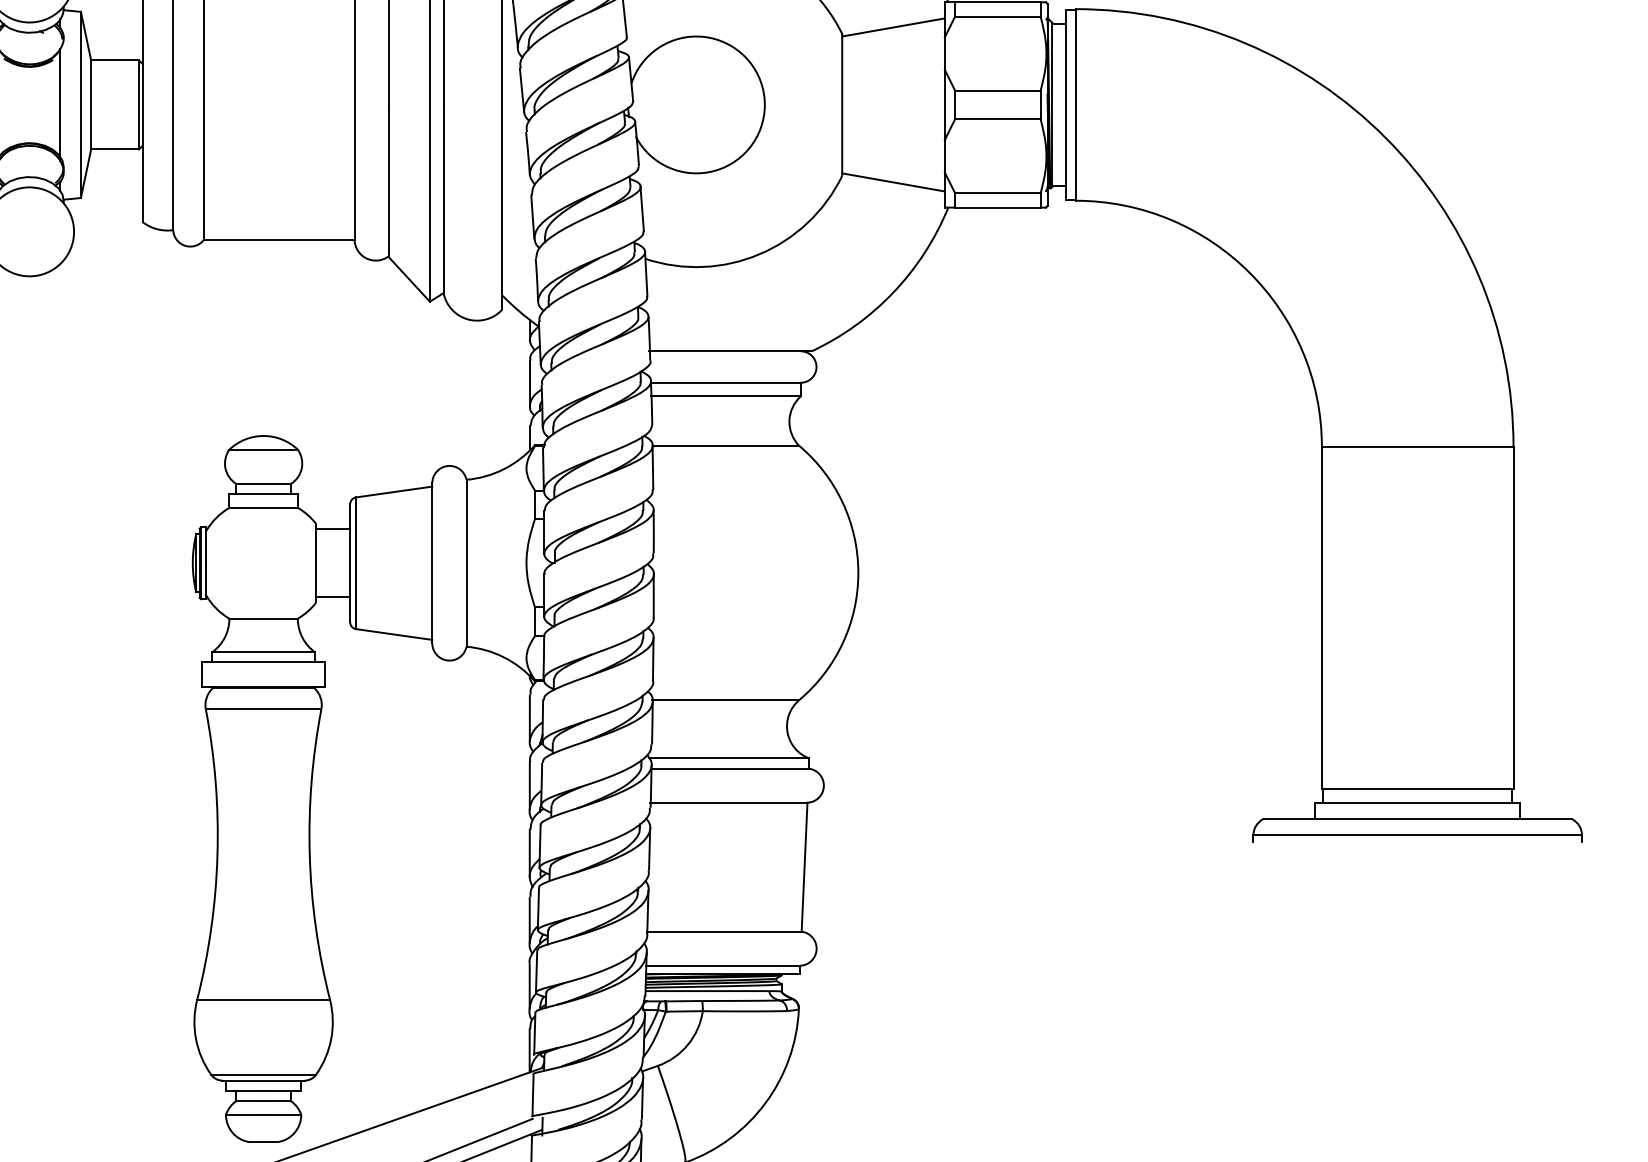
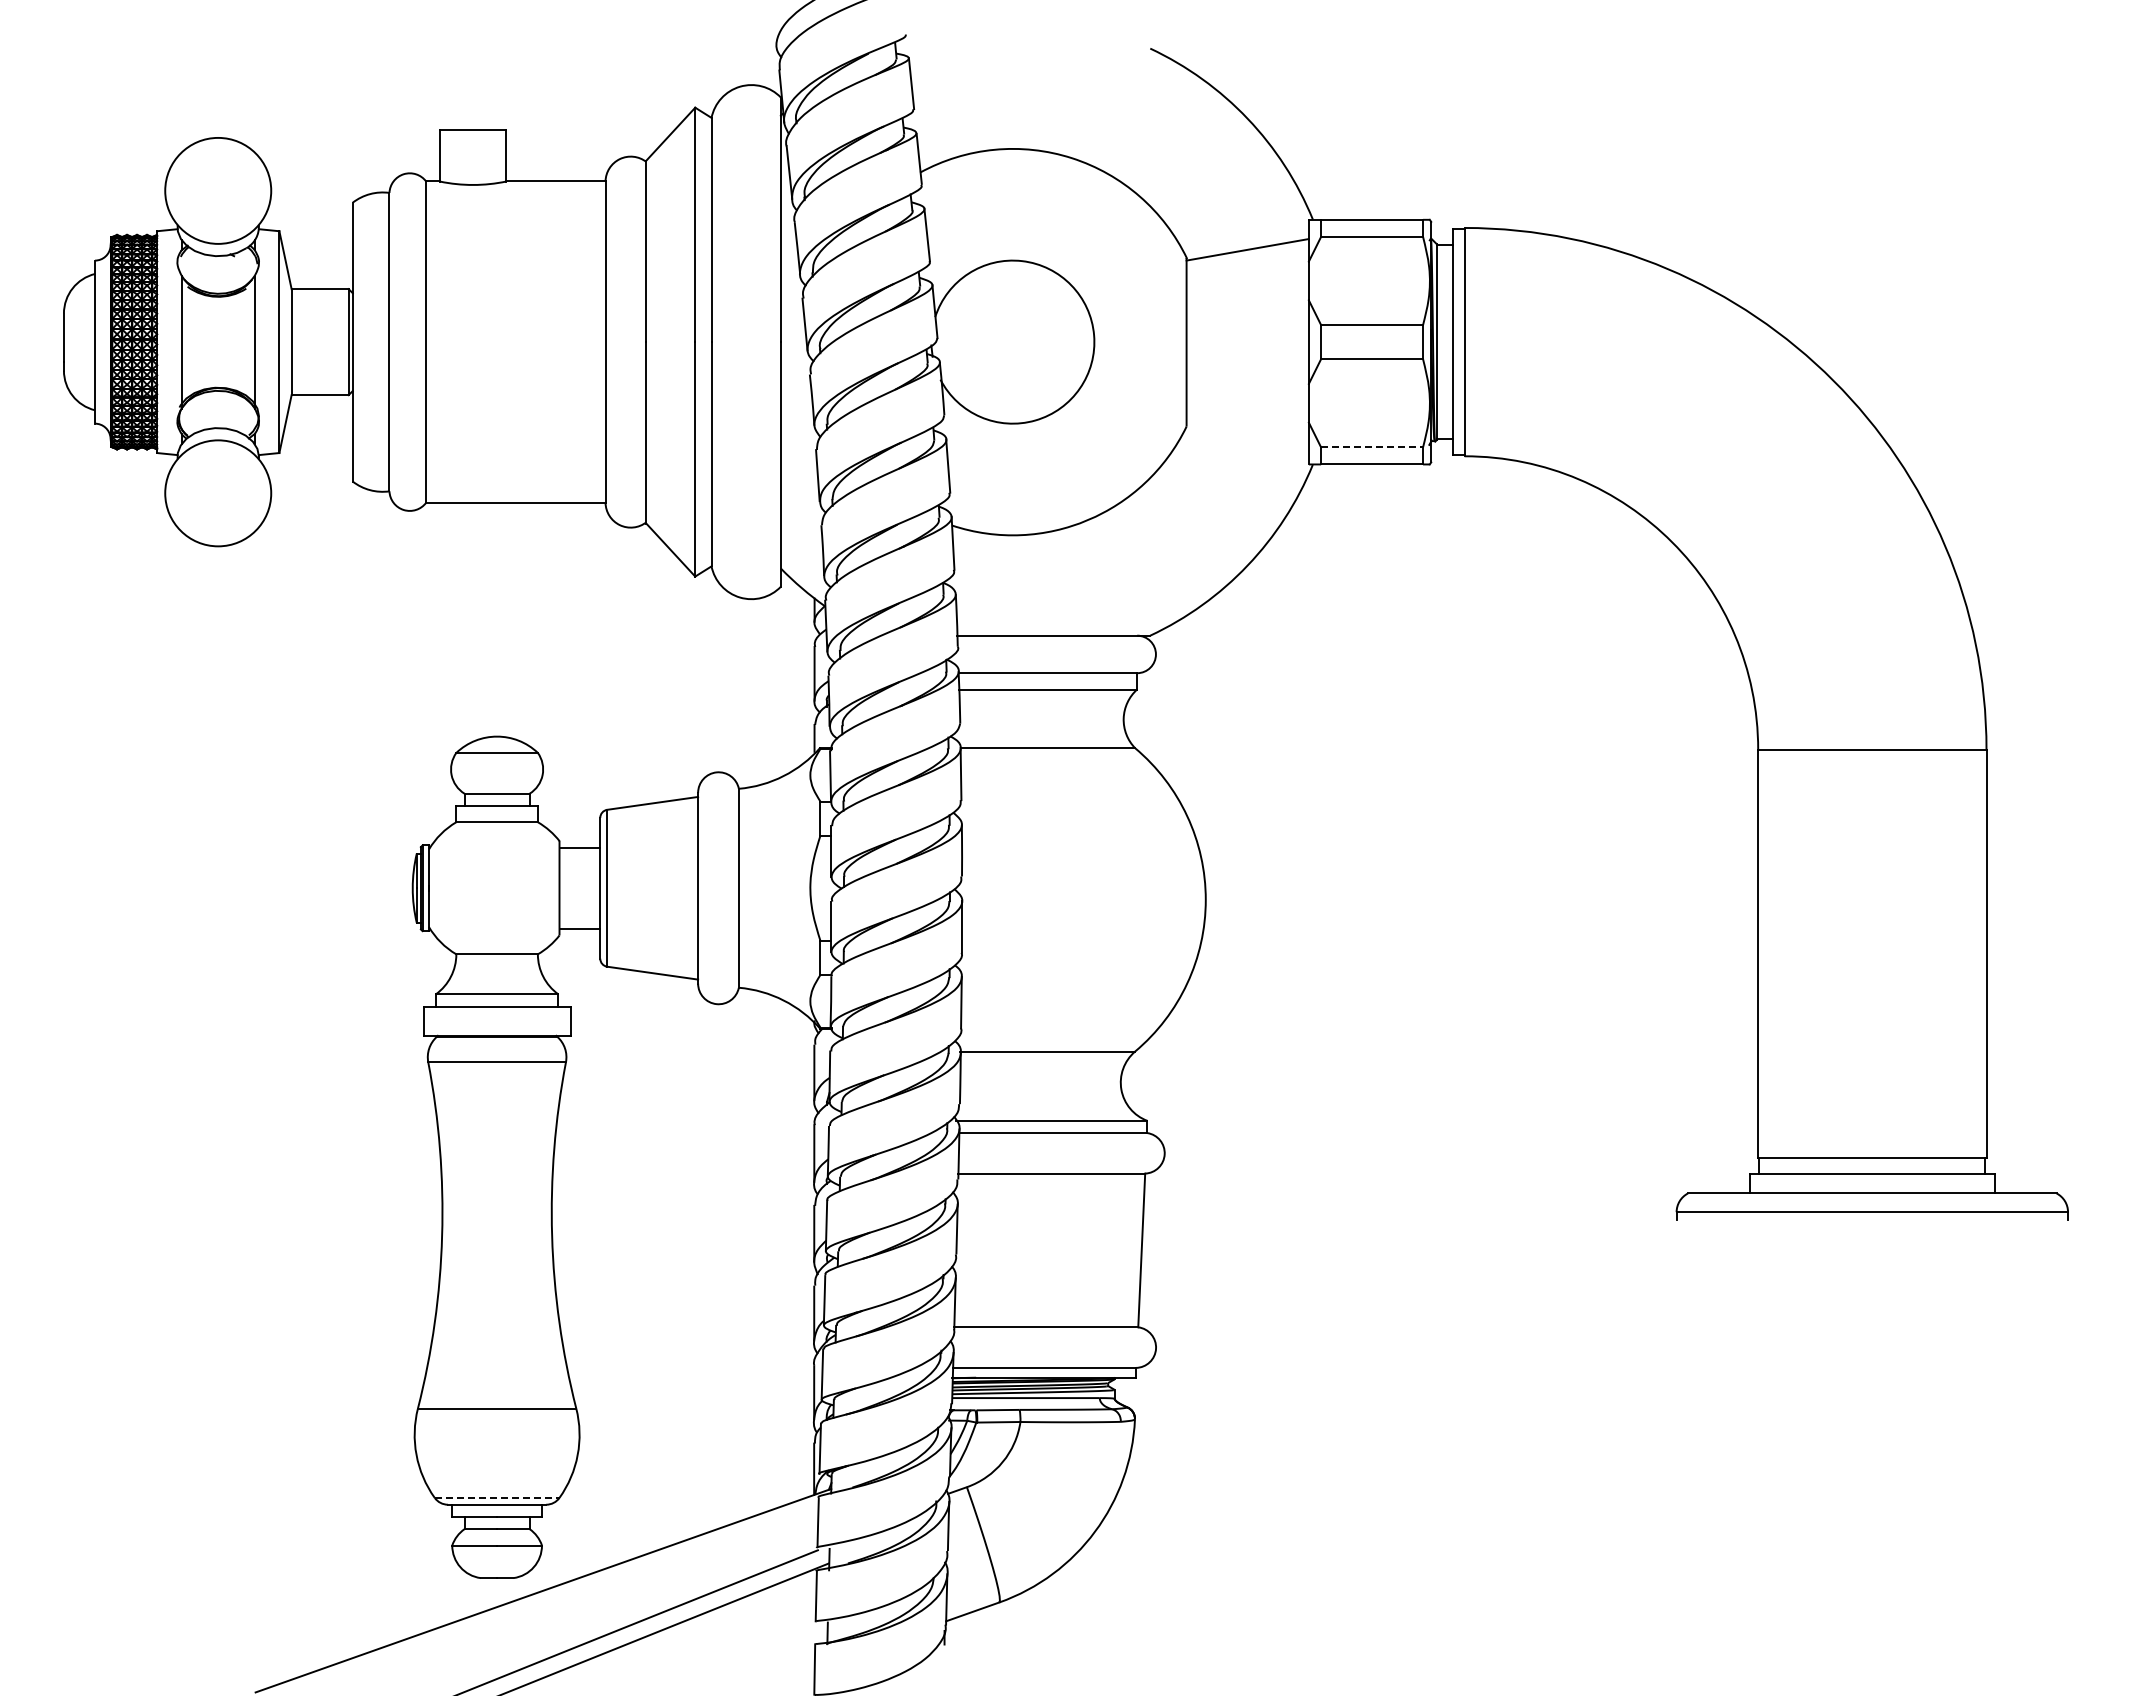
line: (893, 182) -> (1247, 434), removed
line: (998, 193) -> (1372, 447), solid -> dashed
line: (263, 1074) -> (497, 1497), solid -> dashed

